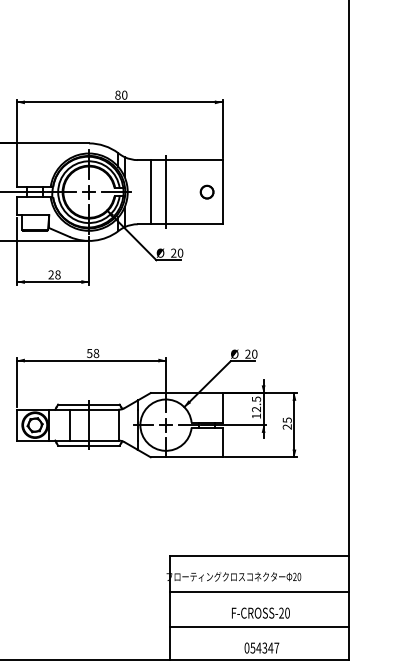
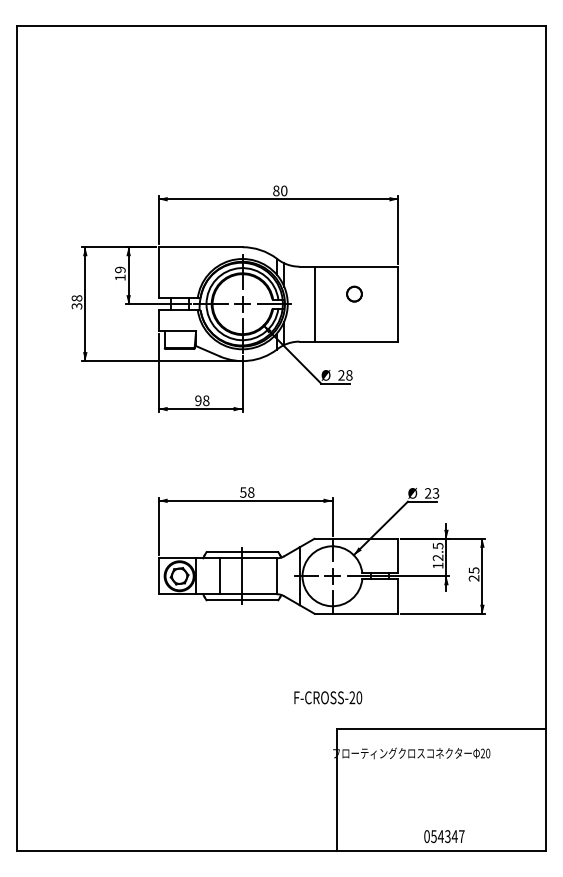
line: (166, 191) -> (332, 303), removed
part: (207, 191) -> (354, 293), moved
text: (180, 253) -> (349, 375), 20 -> 28
text: (51, 275) -> (198, 401), 28 -> 98
text: (254, 354) -> (435, 493), 20 -> 23
line: (259, 591) -> (441, 770), removed
text: (261, 612) -> (328, 697), moved
line: (259, 627) -> (441, 812), removed

